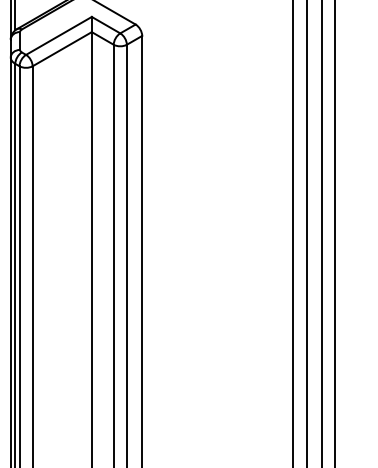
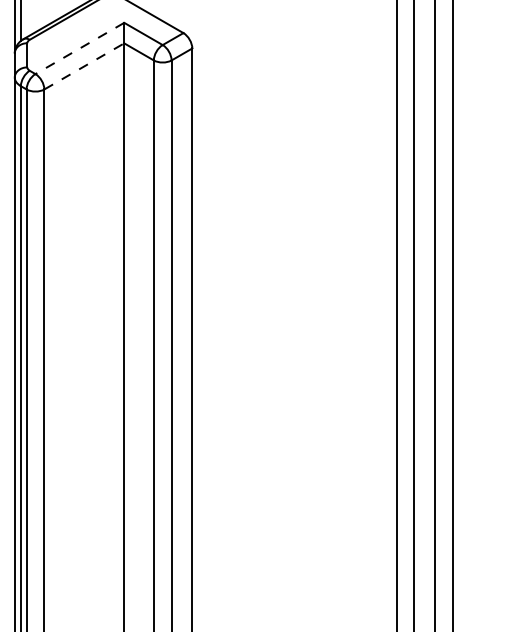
line: (58, 35) -> (79, 48), solid -> dashed
line: (62, 49) -> (84, 66), solid -> dashed

